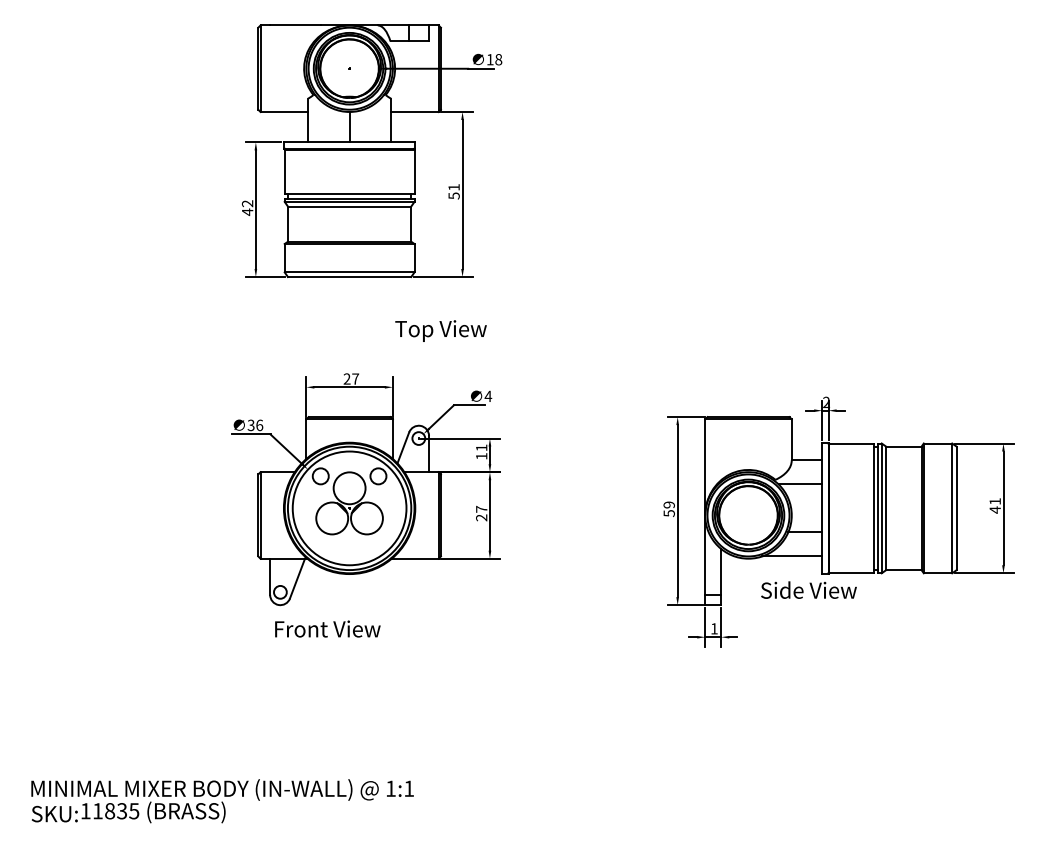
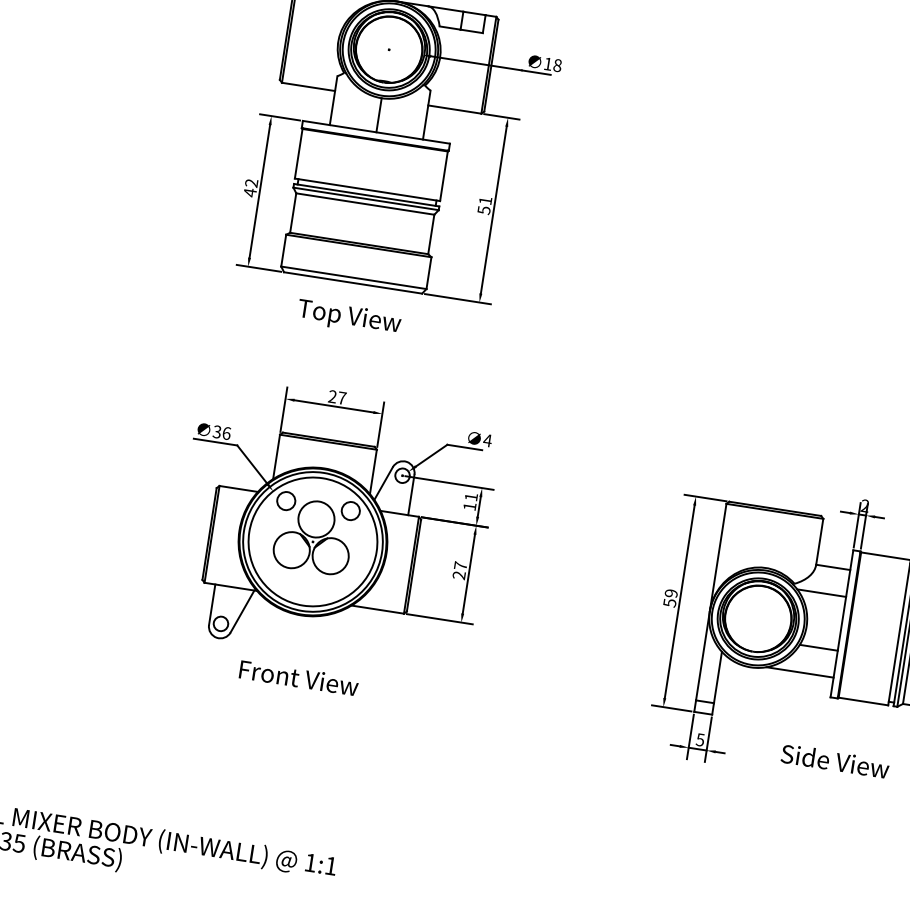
text: (440, 330) -> (348, 317), moved
text: (808, 589) -> (834, 760), moved
text: (327, 628) -> (298, 677), moved
text: (713, 628) -> (699, 739), 1 -> 5

